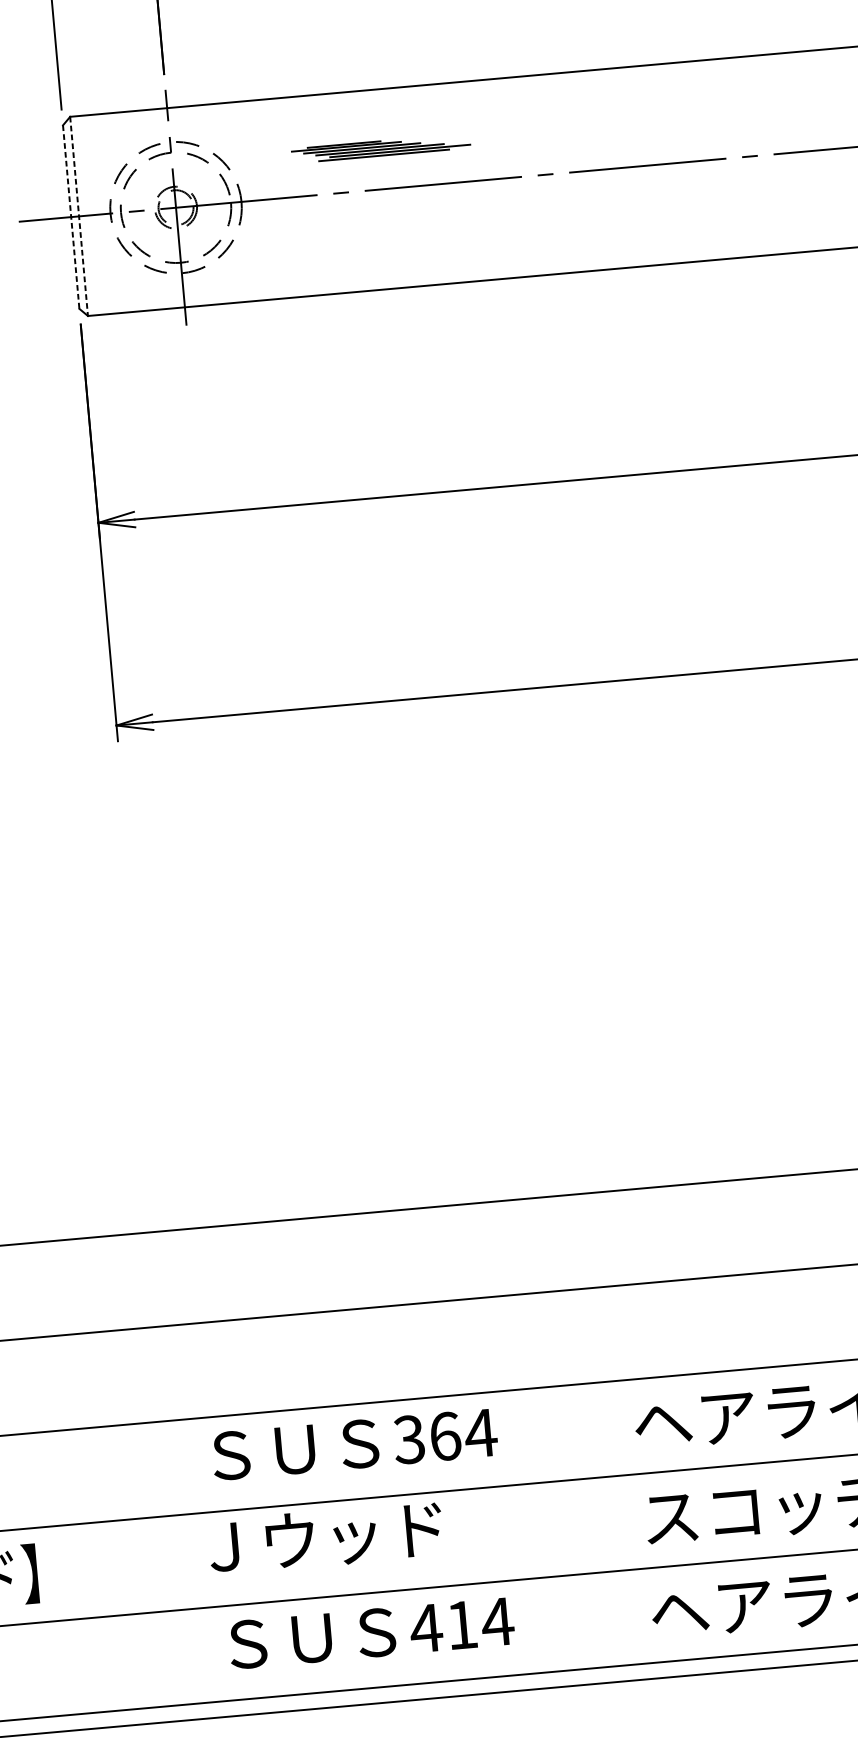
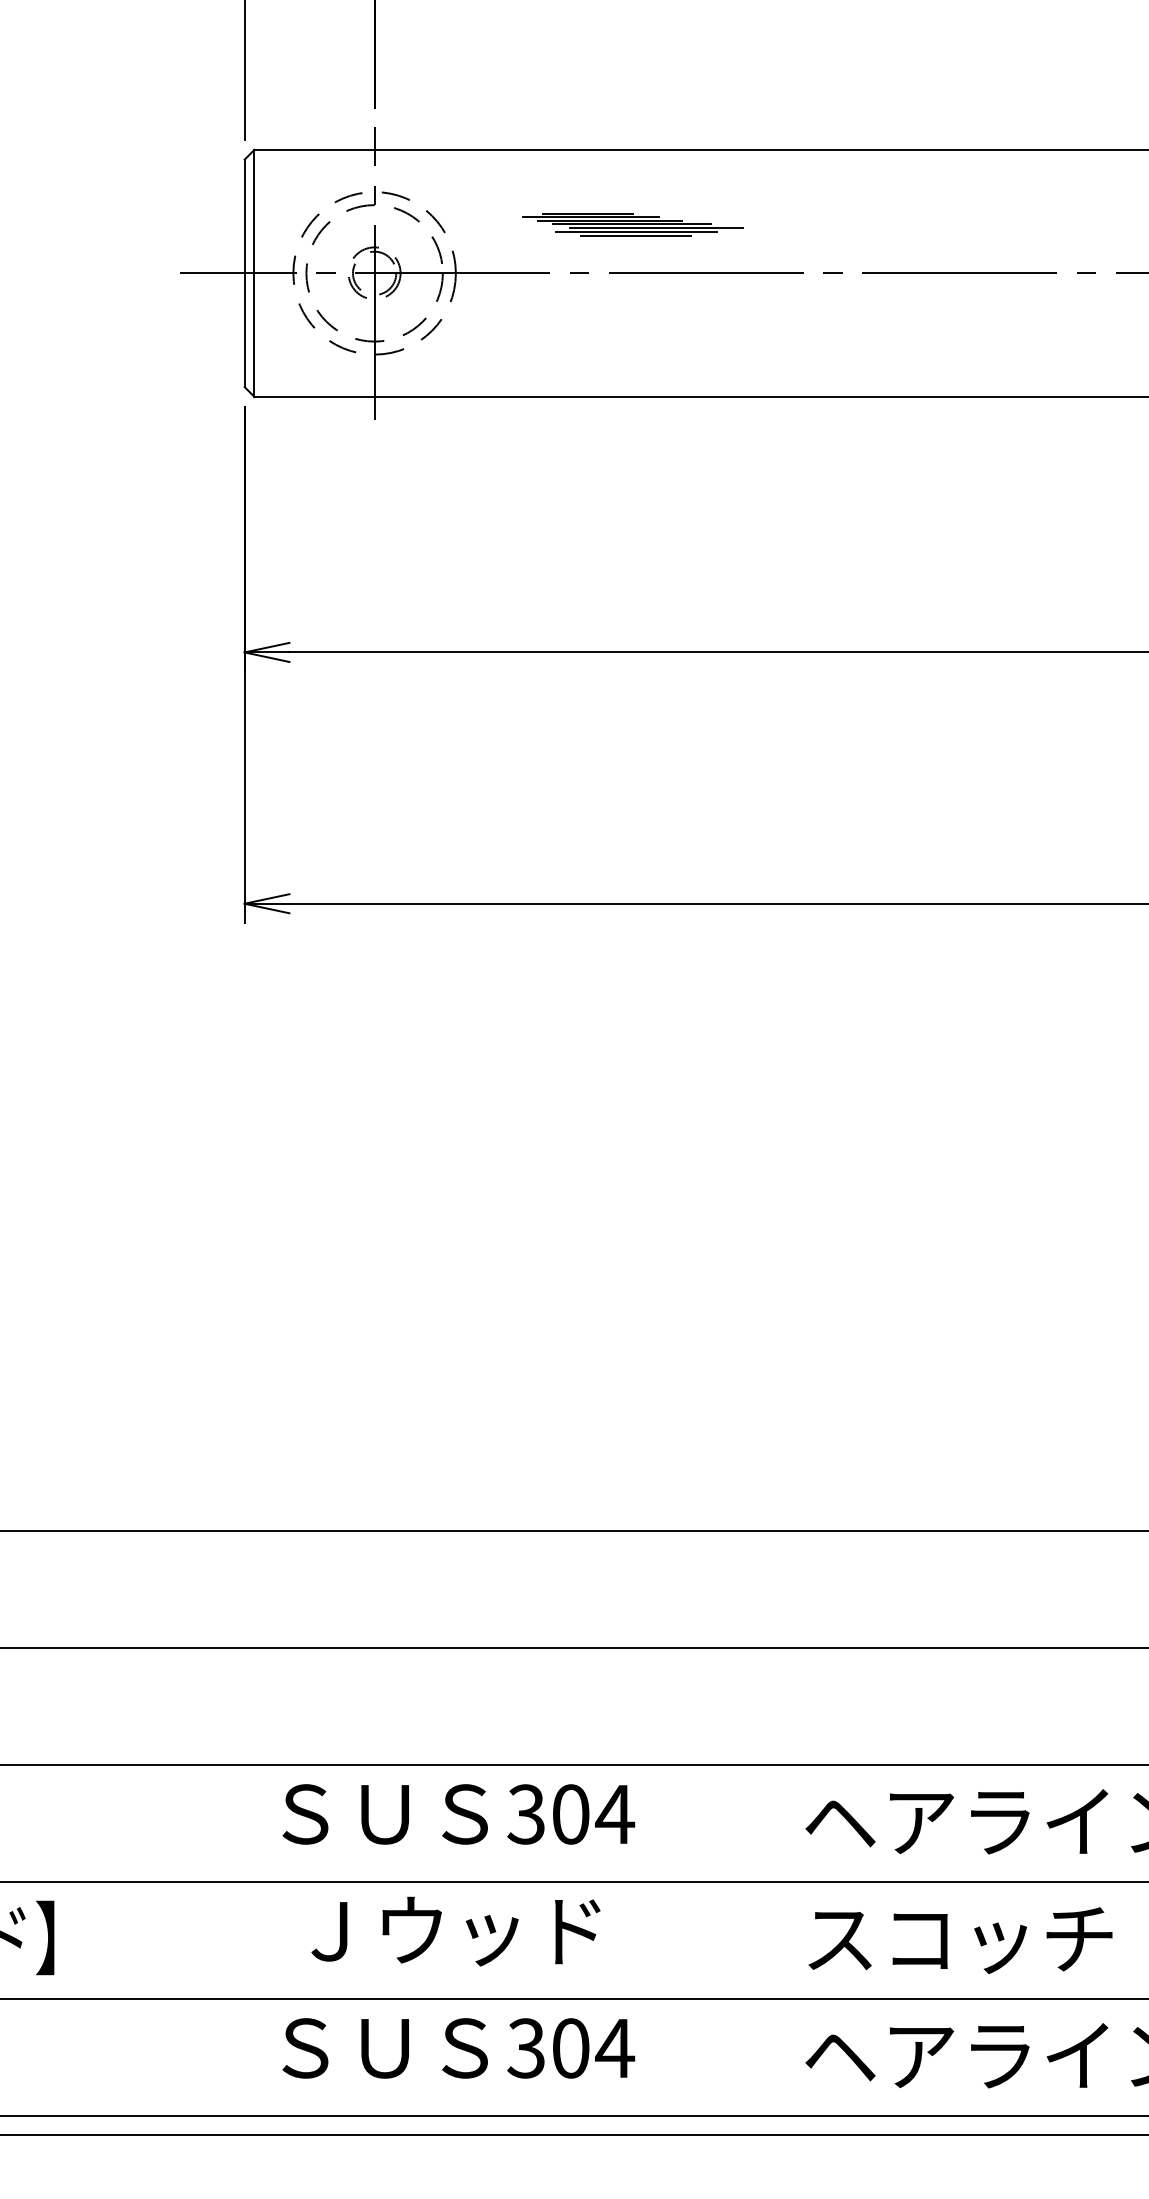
line: (383, 159) -> (635, 236), added
line: (79, 216) -> (254, 273), dashed -> solid
line: (71, 217) -> (244, 273), dashed -> solid
text: (445, 1436) -> (571, 1814), 364 -> 304
text: (325, 1538) -> (455, 1931), moved
text: (443, 1626) -> (547, 2048), 414 -> 304

